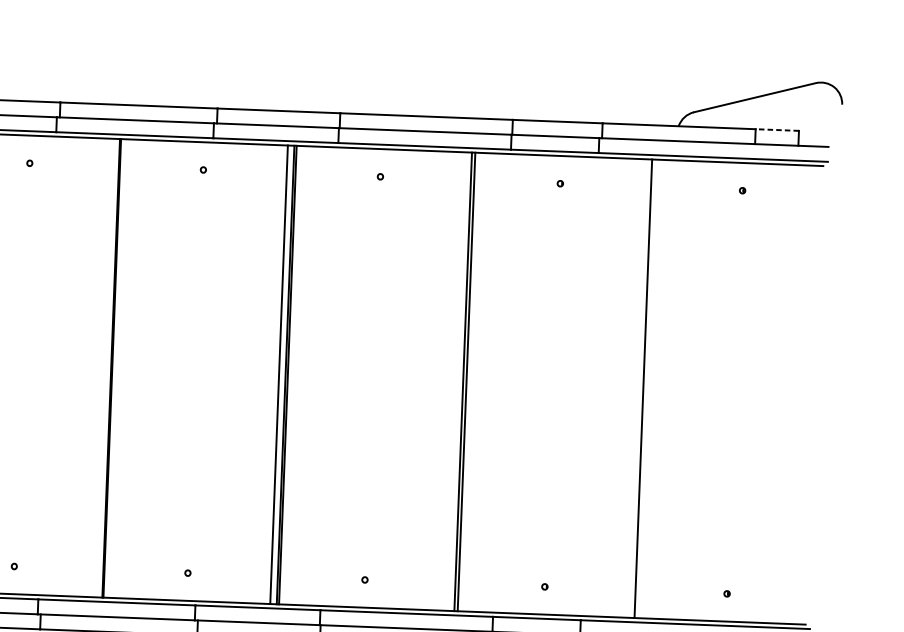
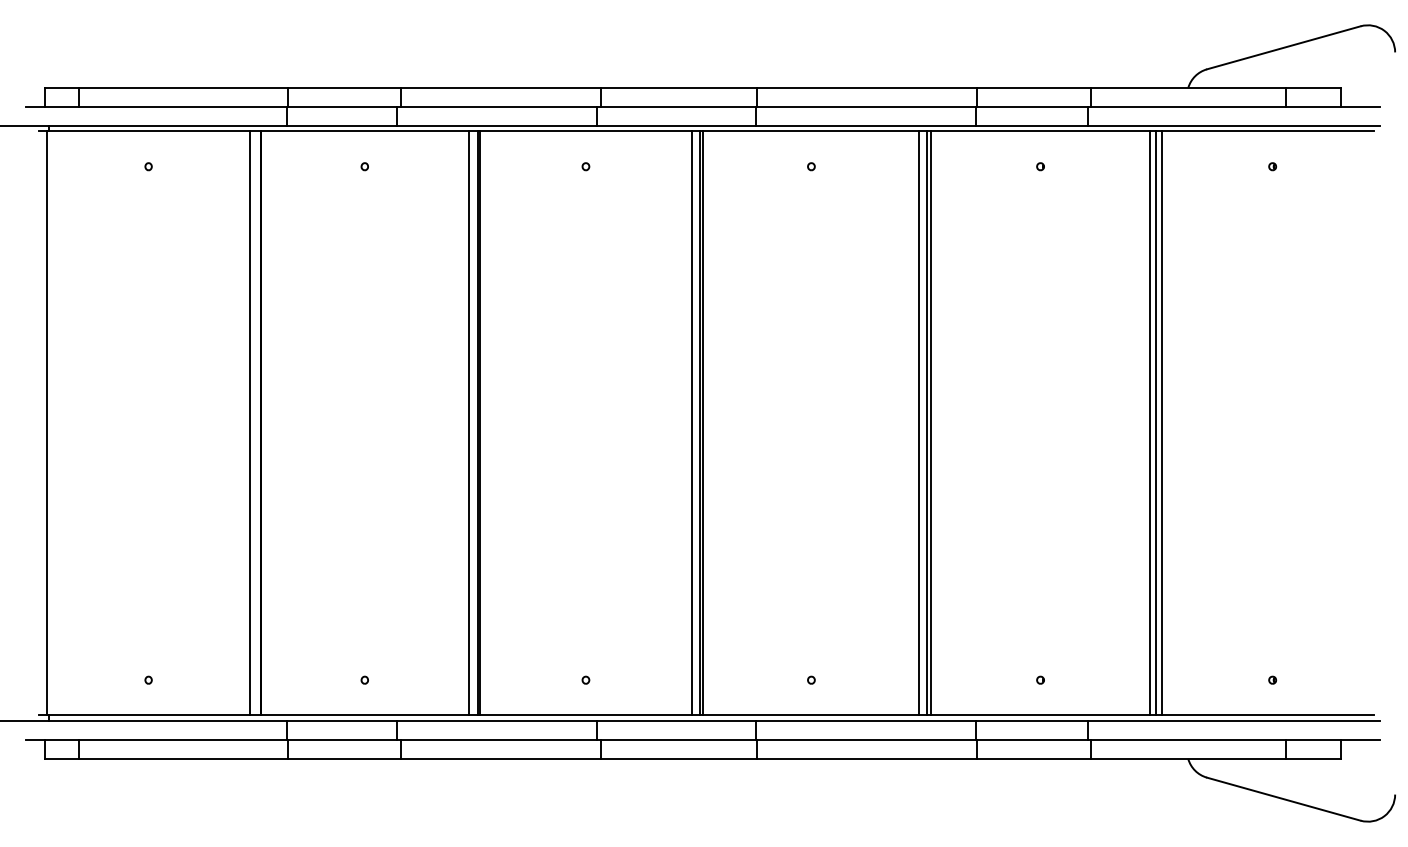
line: (777, 129) -> (1313, 87), dashed -> solid
line: (103, 368) -> (468, 423), added
line: (457, 381) -> (919, 423), added
line: (638, 388) -> (1150, 423), added
line: (647, 388) -> (1161, 423), added

